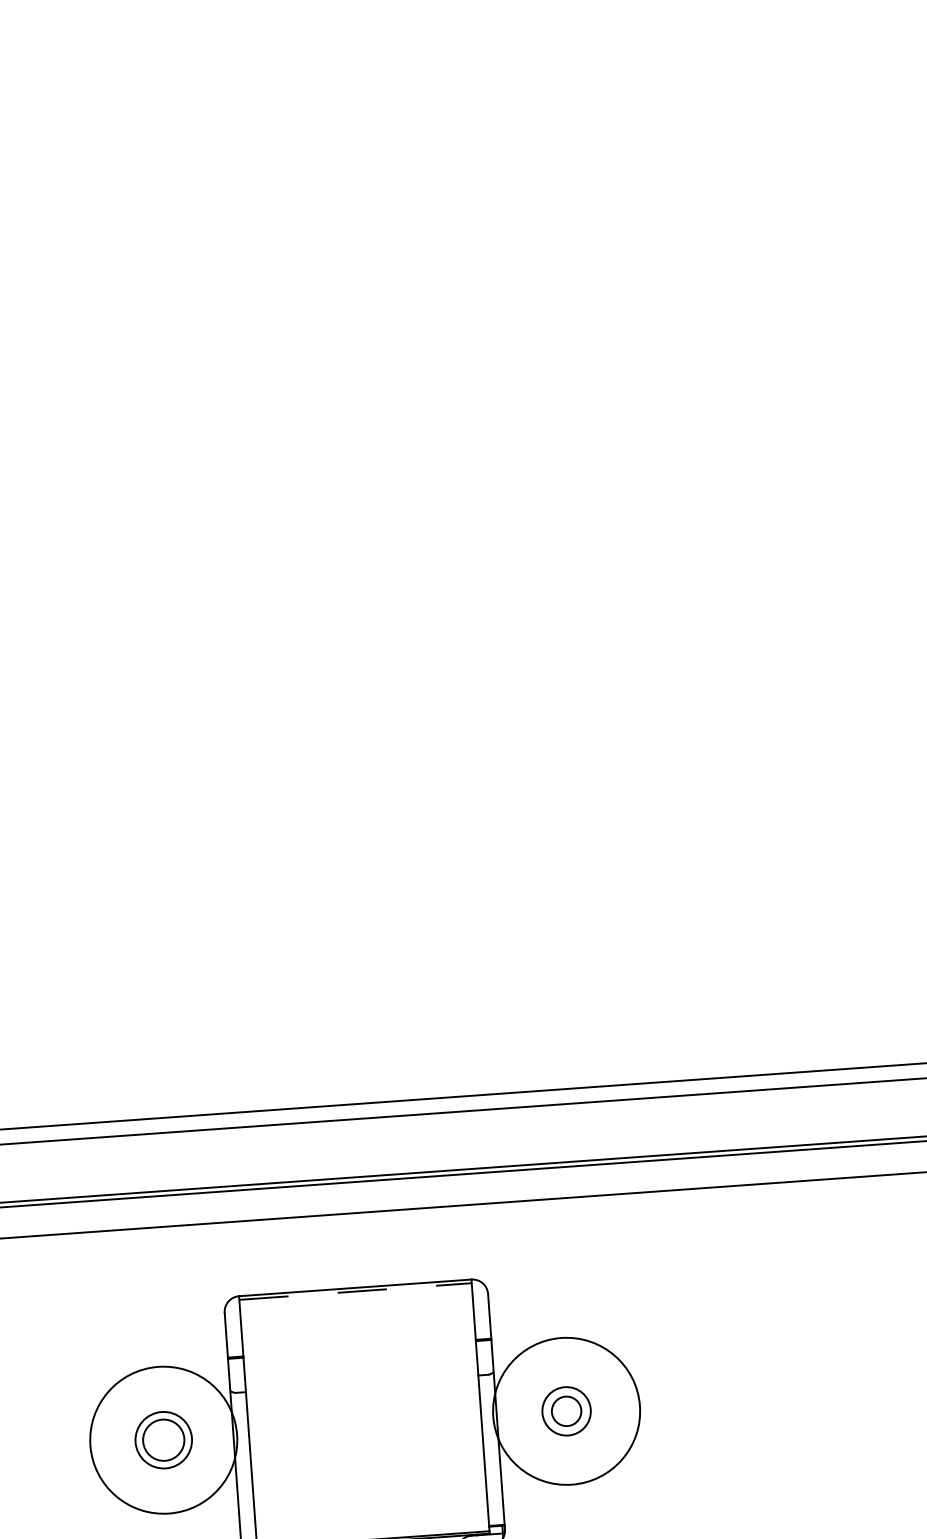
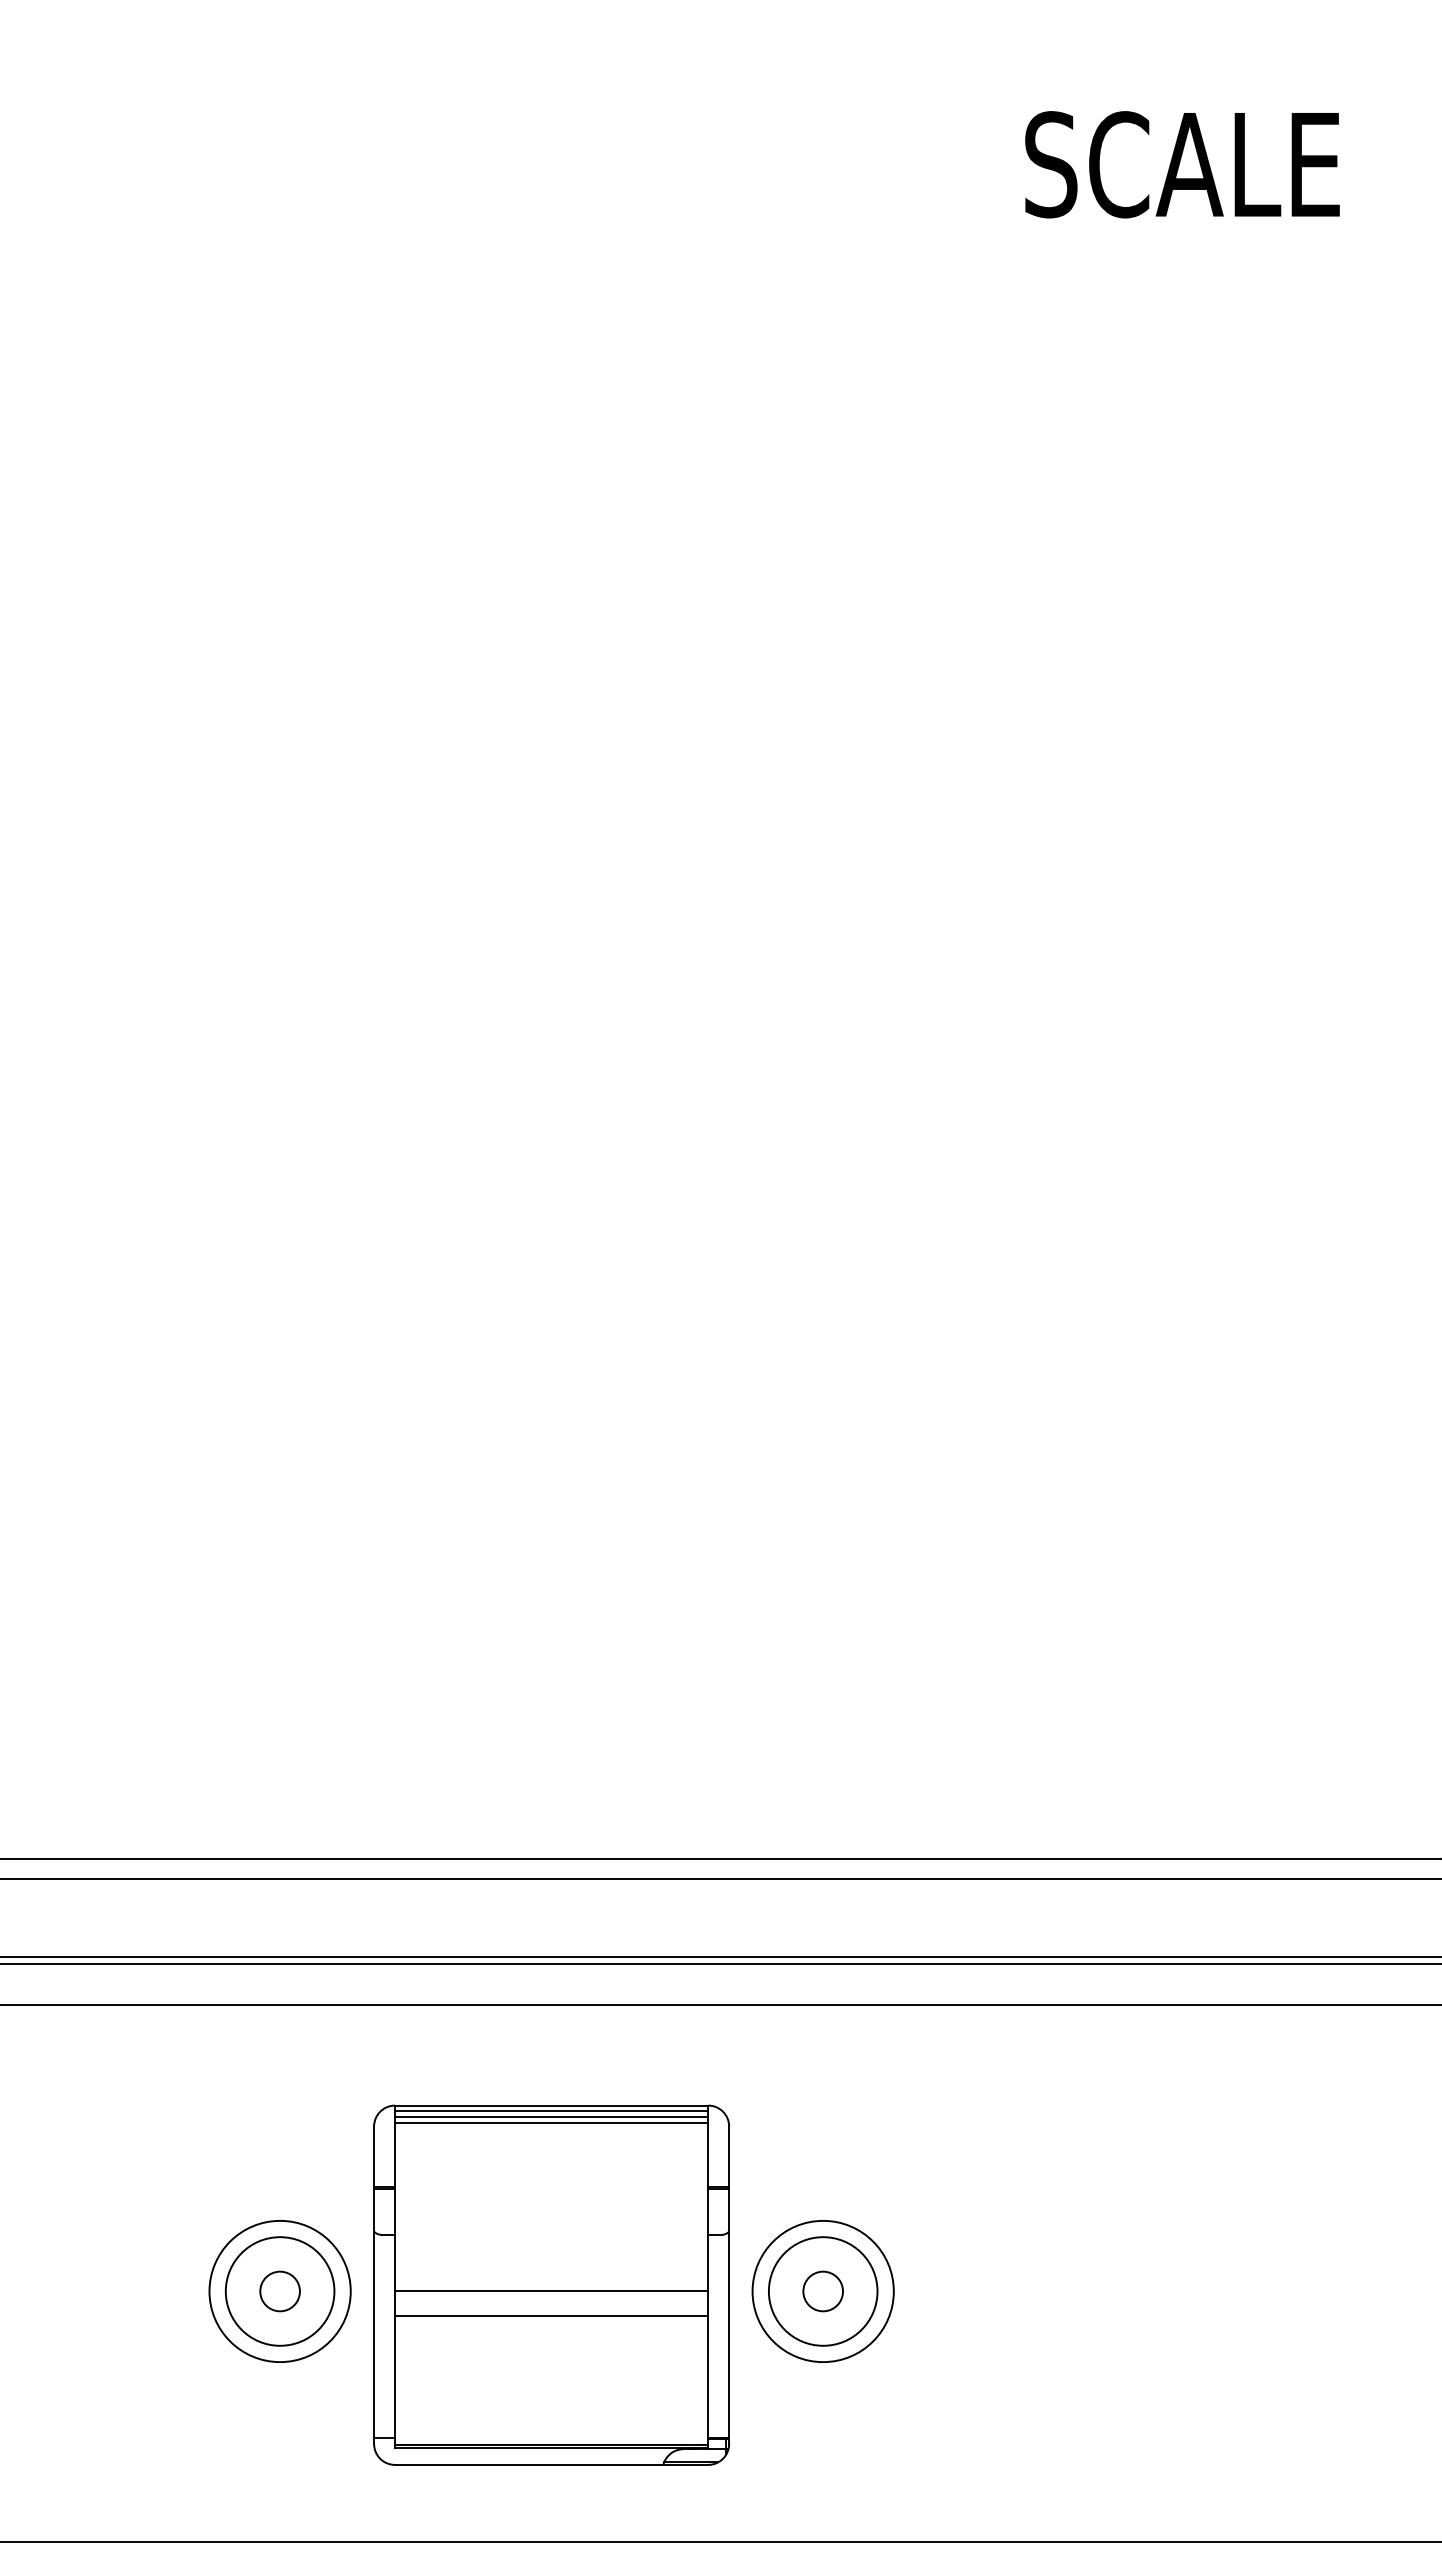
line: (355, 1291) -> (551, 2110), dashed -> solid
line: (355, 1295) -> (551, 2116), added
line: (356, 1300) -> (551, 2122), added
circle: (566, 1411) -> (822, 2291), size x0.71
circle: (566, 1411) -> (822, 2291), size x1.67
line: (365, 1425) -> (551, 2290), added
circle: (163, 1440) -> (279, 2291), size x0.71
circle: (163, 1440) -> (279, 2291), size x0.71
circle: (163, 1440) -> (279, 2291), size x1.43
line: (366, 1444) -> (551, 2316), added

